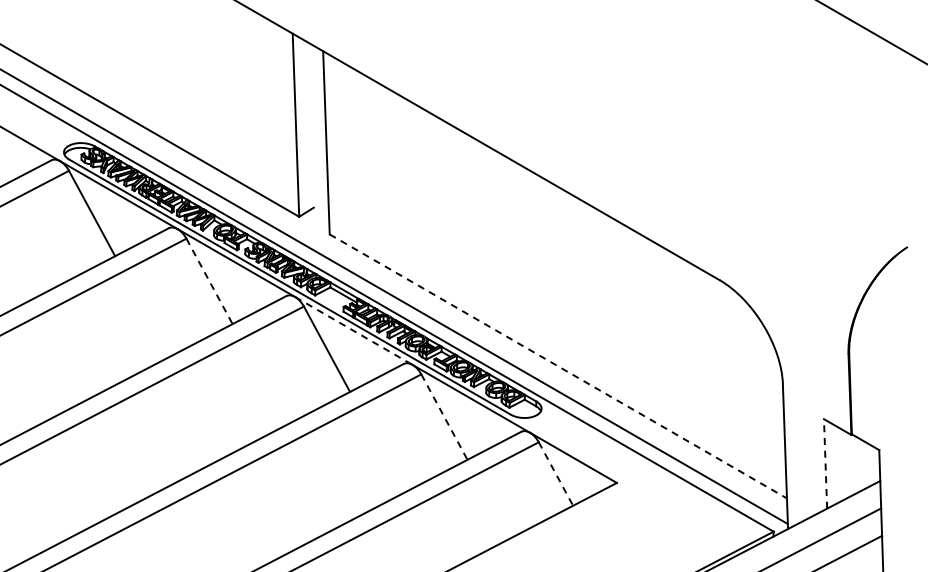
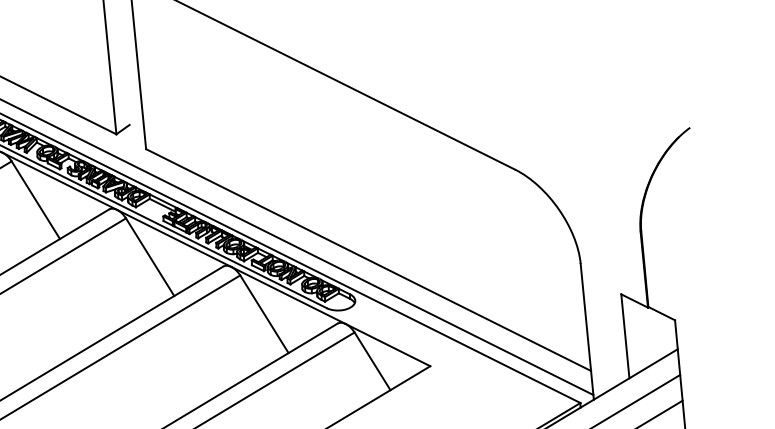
line: (209, 281) -> (35, 200), dashed -> solid
line: (353, 330) -> (173, 238), dashed -> solid
line: (558, 366) -> (368, 260), dashed -> solid
line: (444, 417) -> (264, 314), dashed -> solid
line: (825, 463) -> (625, 335), dashed -> solid
line: (556, 474) -> (373, 361), dashed -> solid

